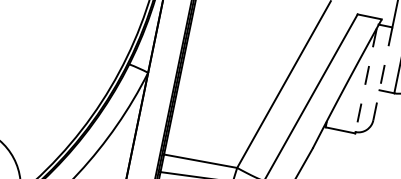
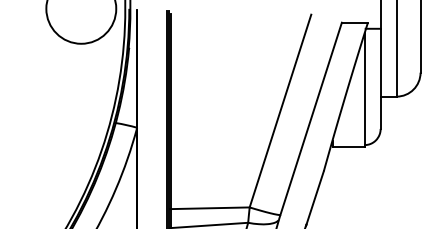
line: (382, 74) -> (380, 79), dashed -> solid
line: (365, 80) -> (364, 89), dashed -> solid

